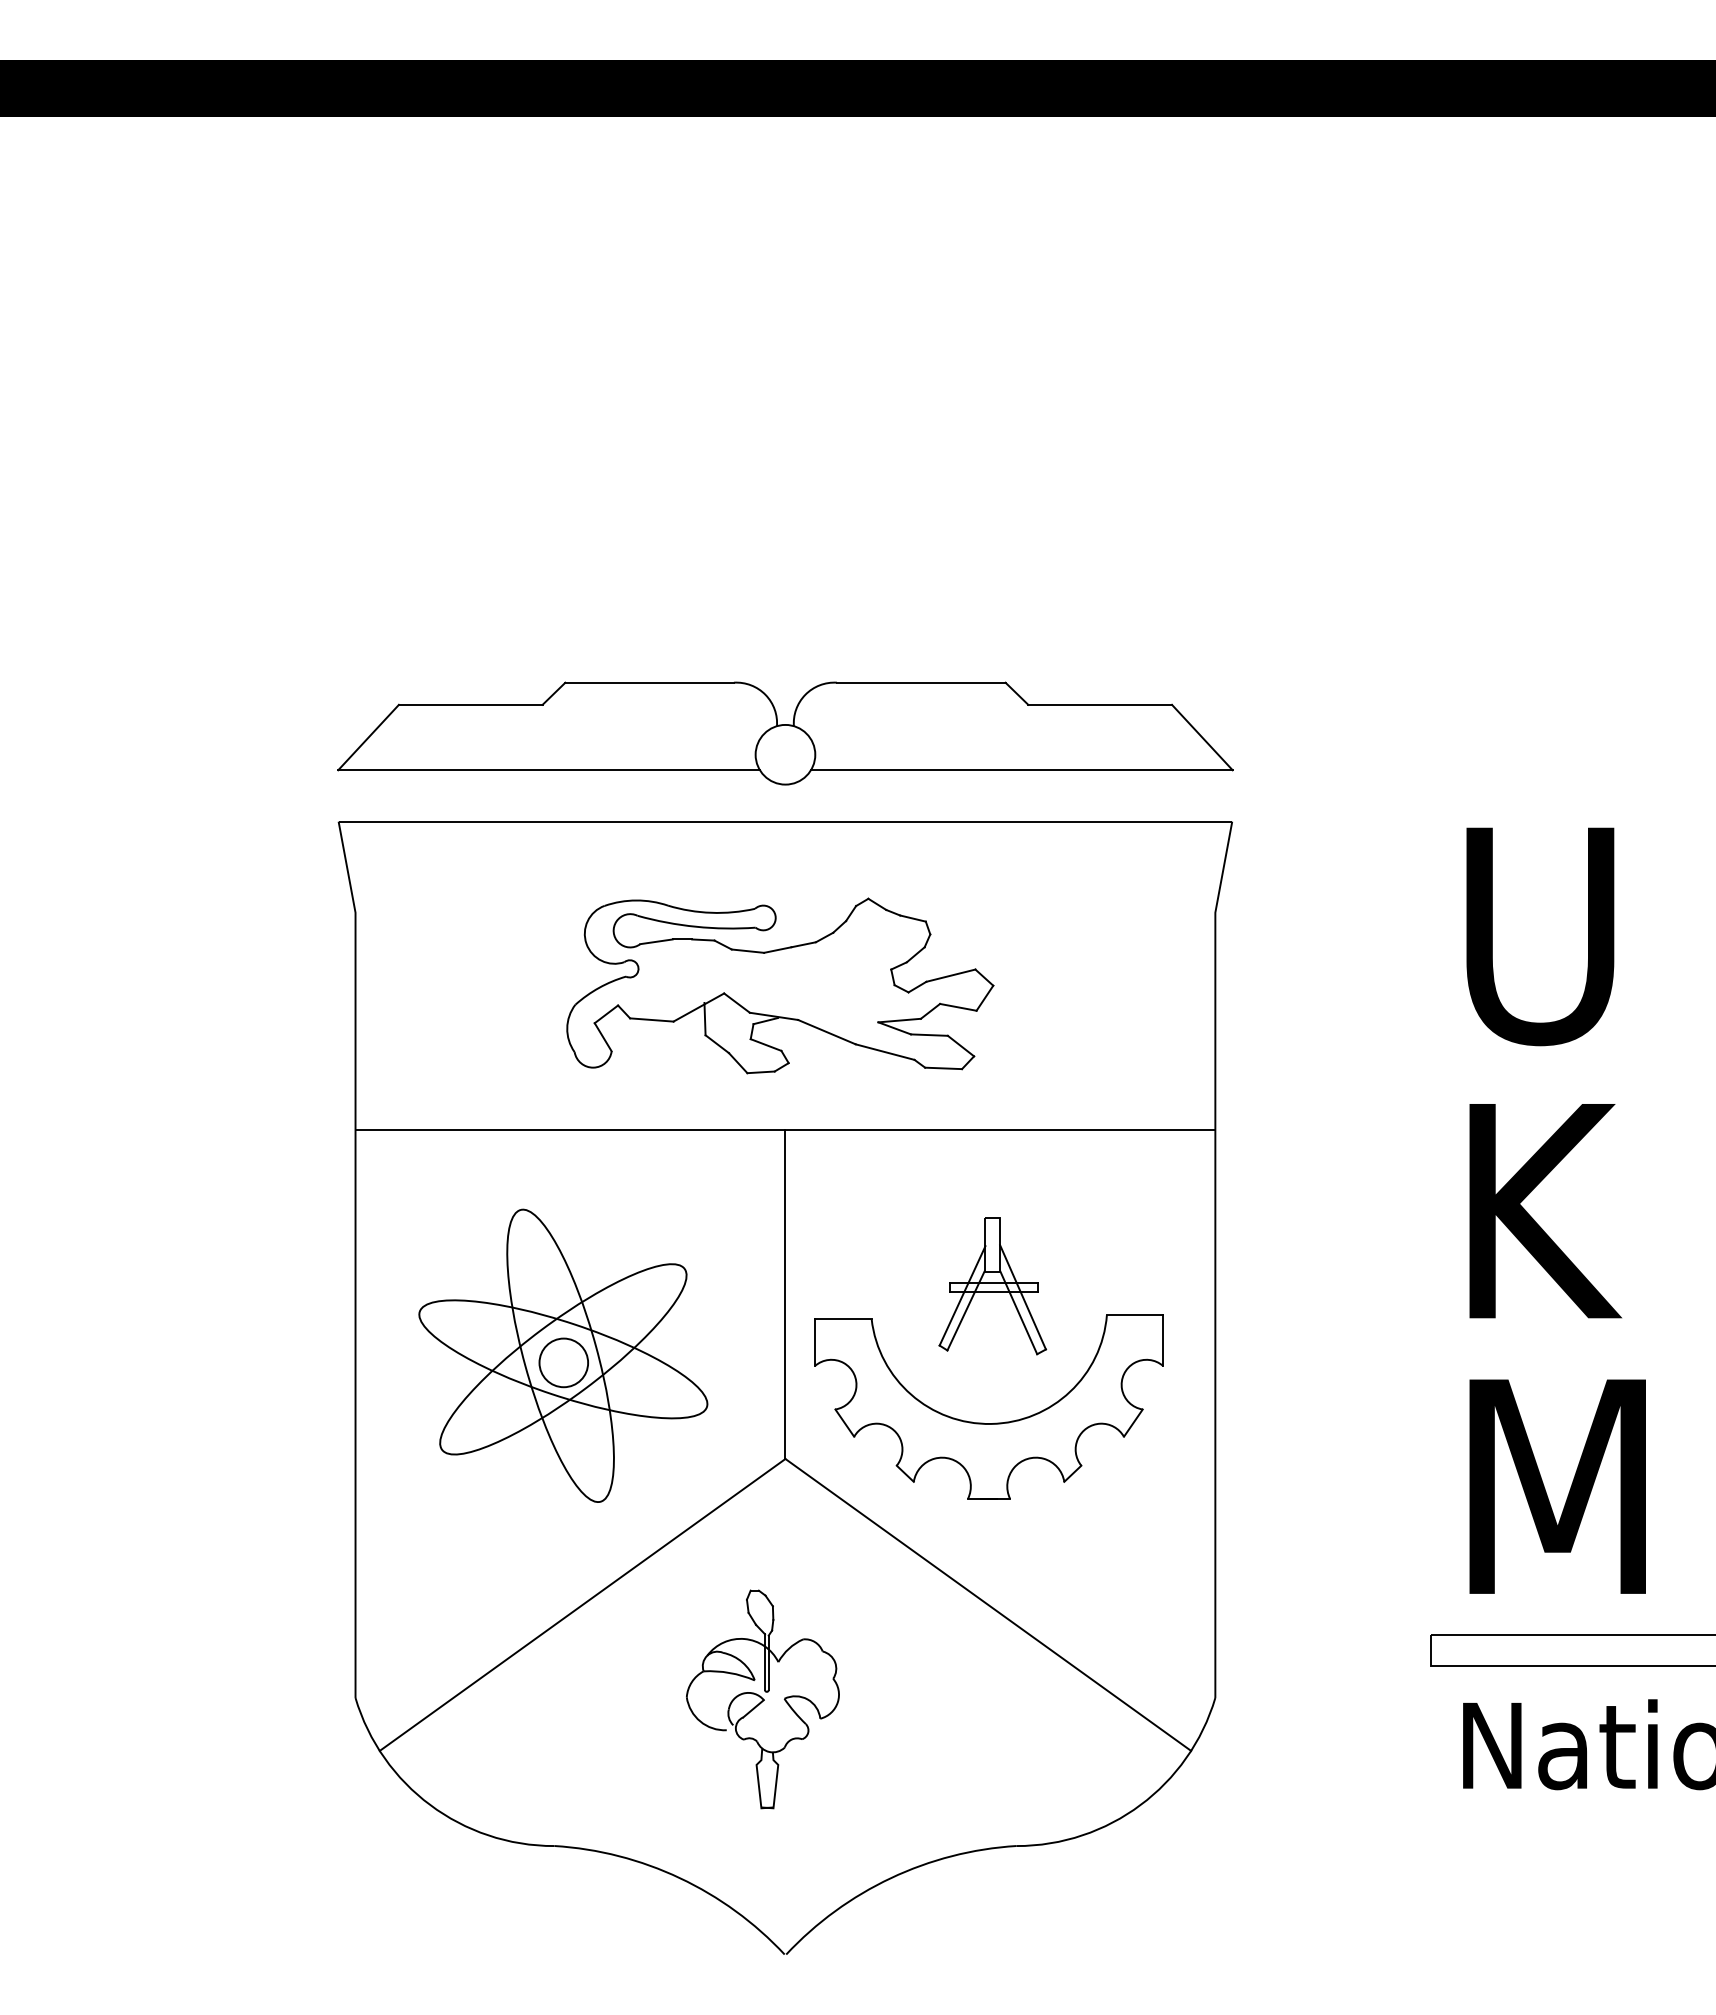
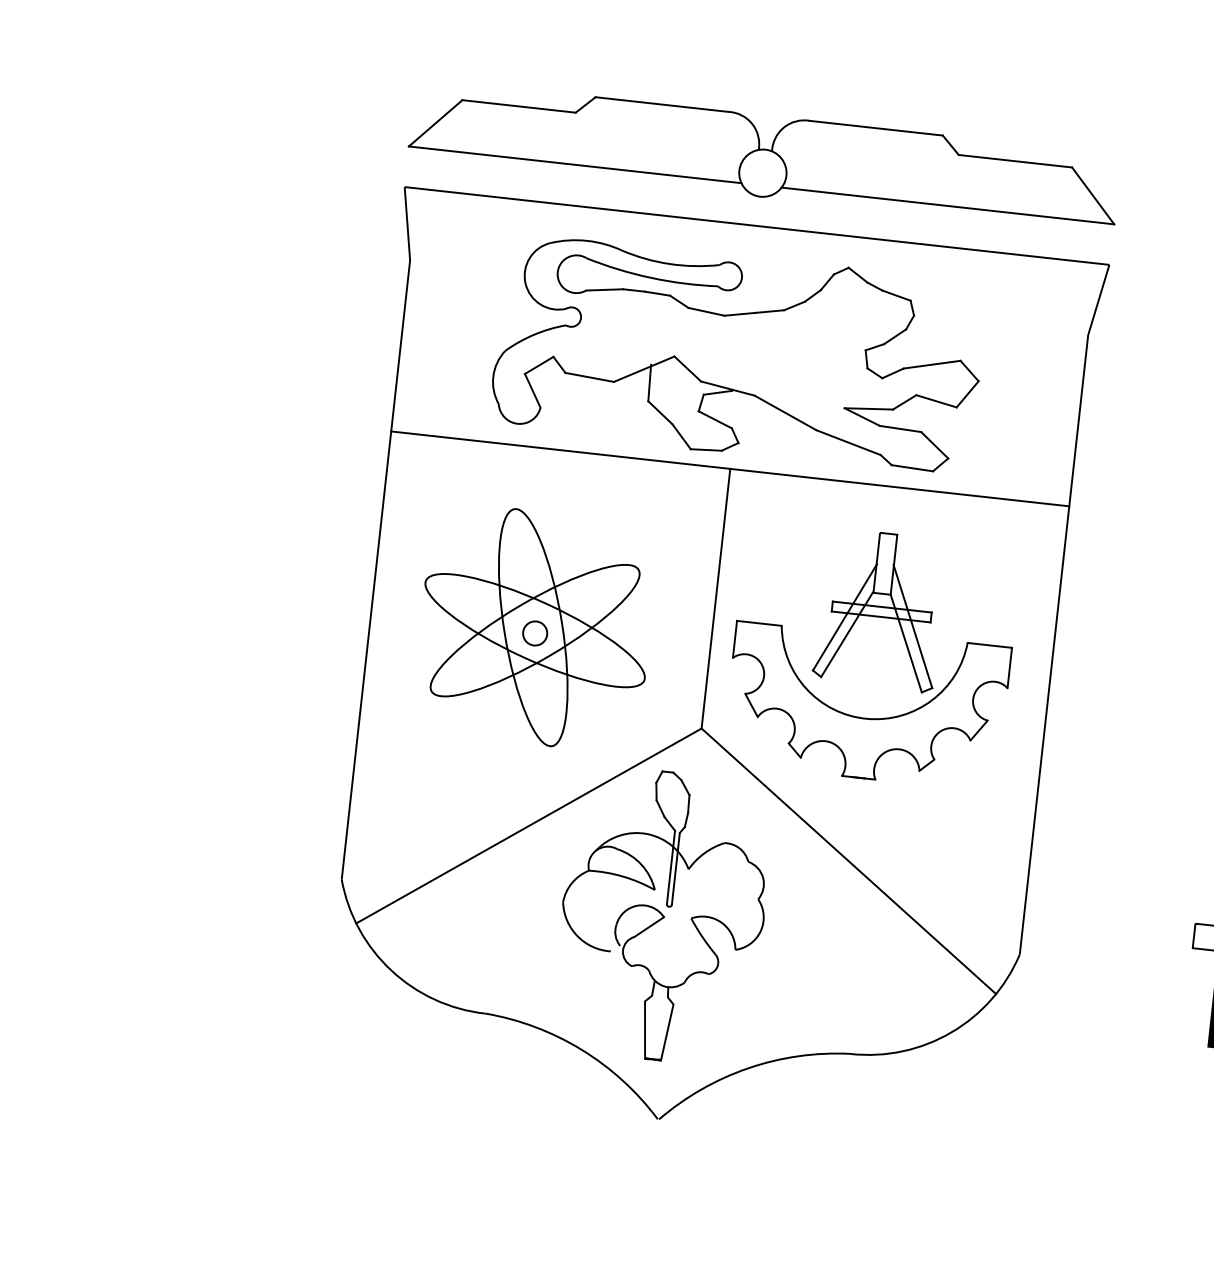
part: (780, 985) -> (738, 354), size x1.43
part: (992, 1286) -> (879, 610), size x1.43
circle: (563, 1362) -> (534, 633), size x0.62
part: (762, 1699) -> (662, 916), size x1.67

